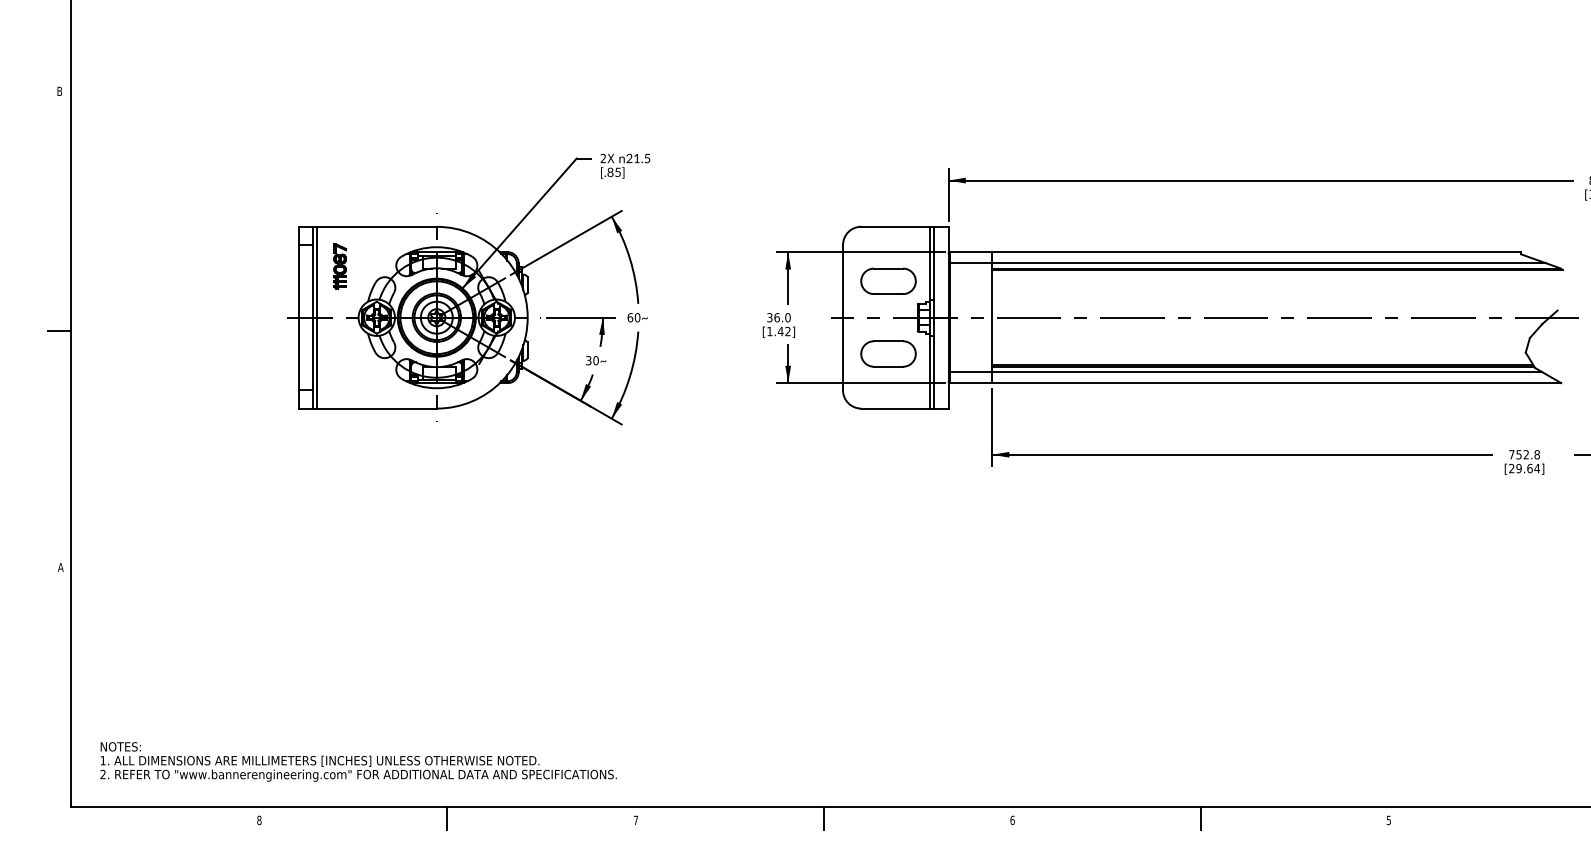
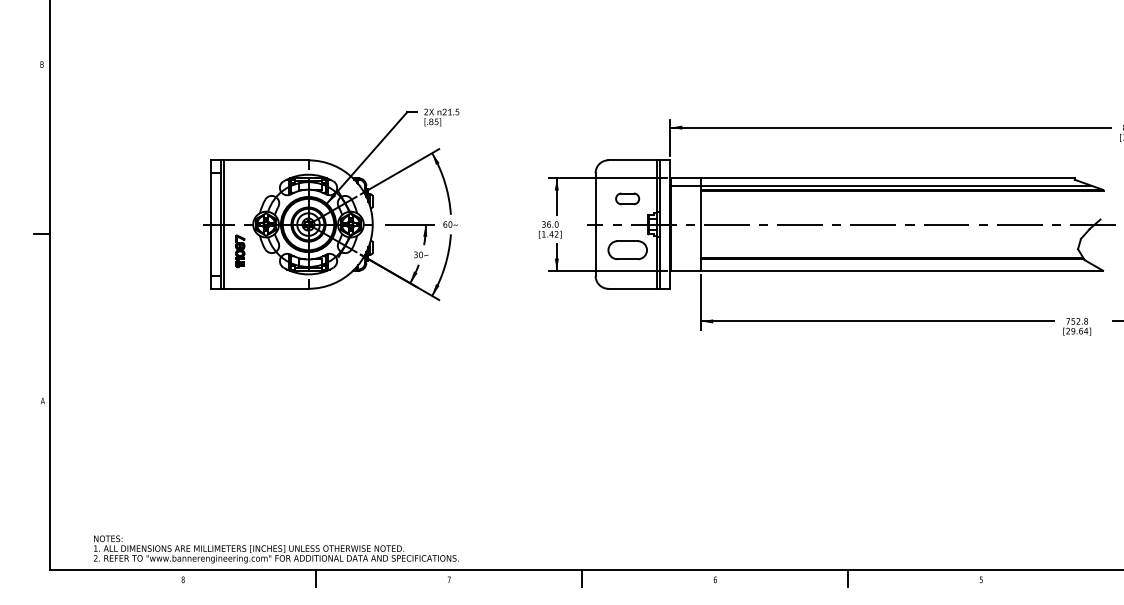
part: (340, 266) -> (240, 251), moved
part: (888, 280) -> (627, 198), size x0.6
line: (1244, 372) -> (879, 263), removed
text: (358, 761) -> (276, 549), moved

